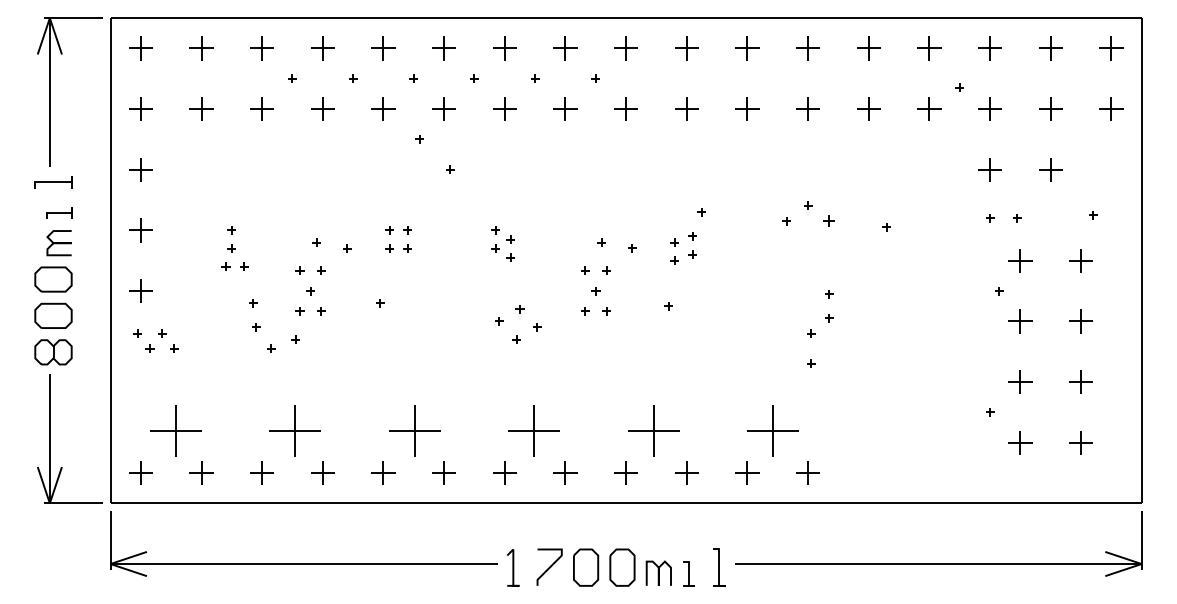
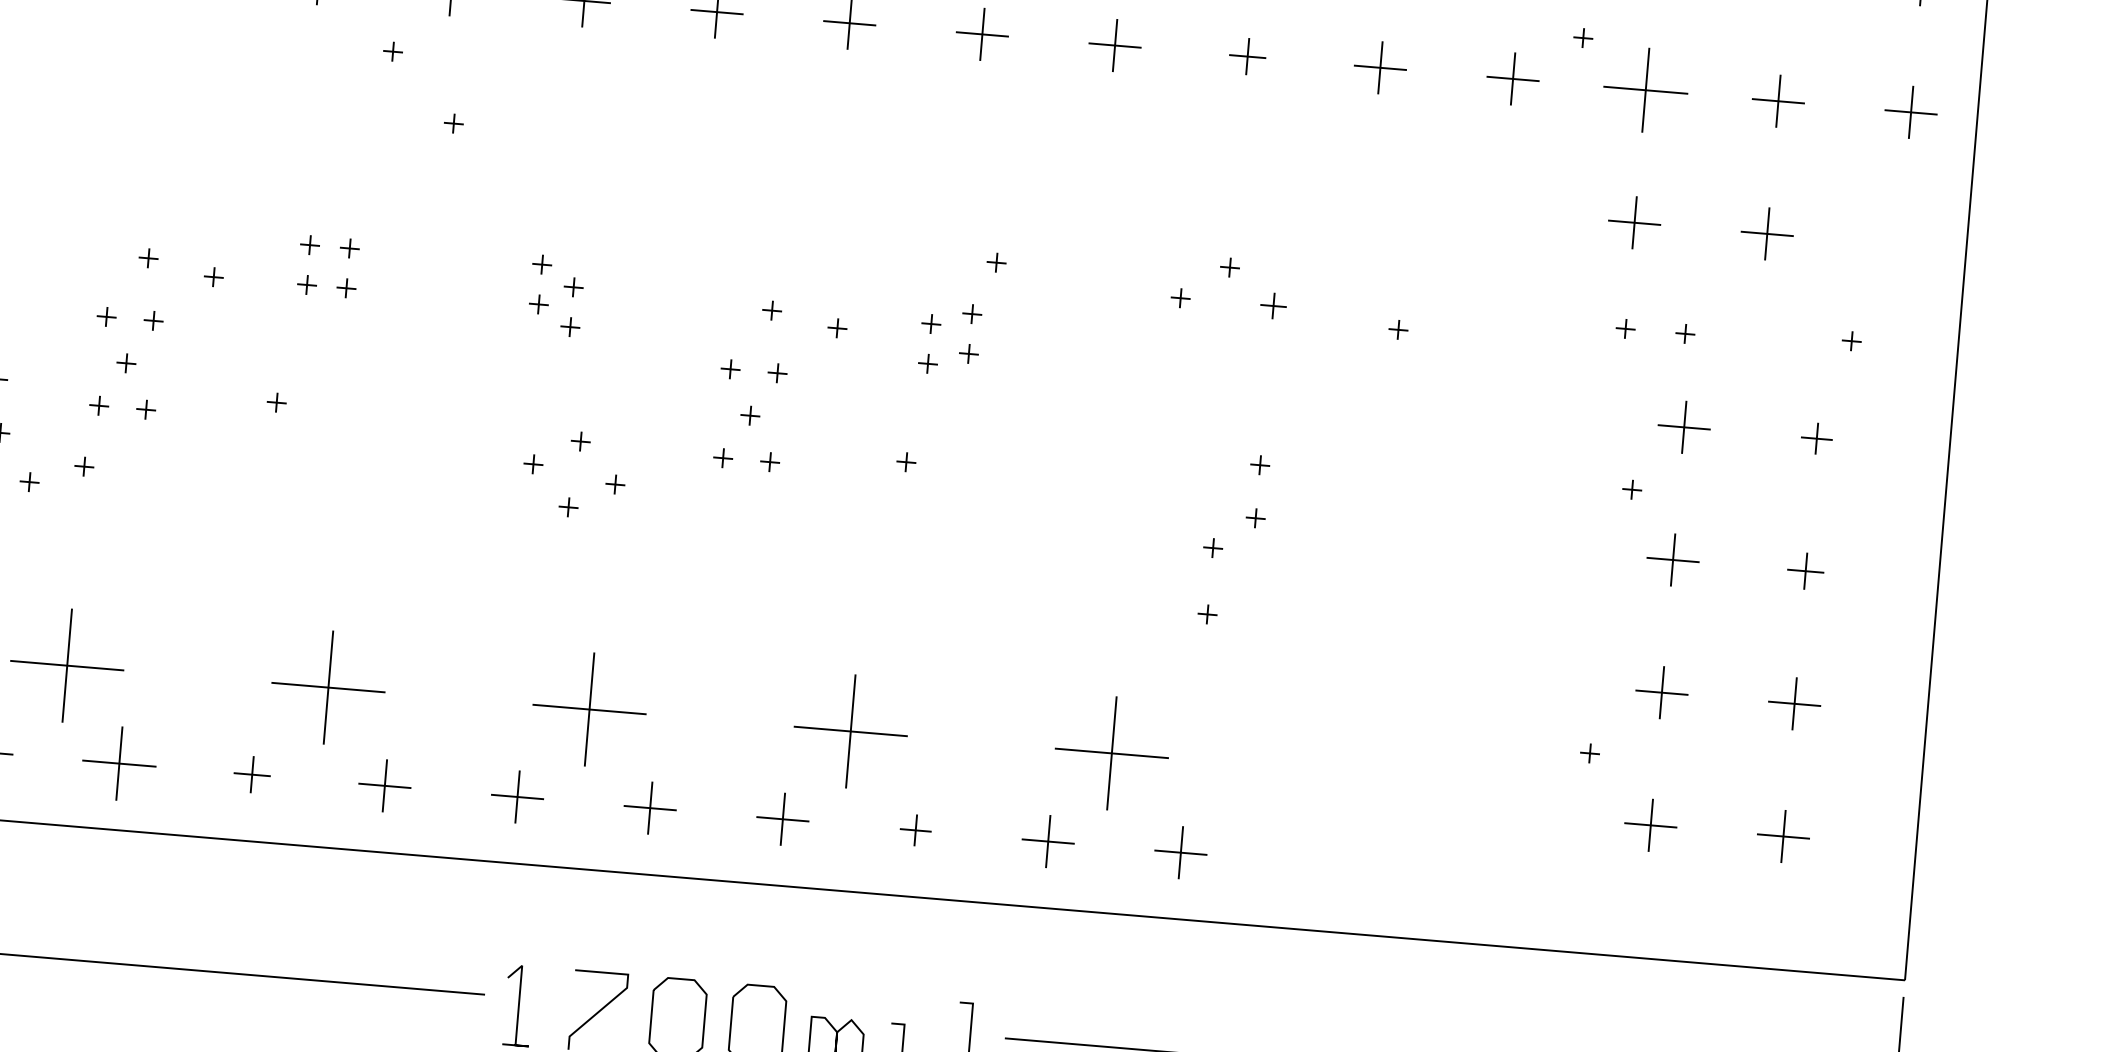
part: (807, 108) -> (1246, 55), size x0.7
part: (989, 108) -> (1644, 88), size x1.6
part: (1080, 260) -> (1815, 437), size x0.6
part: (1080, 321) -> (1804, 571), size x0.7
part: (322, 472) -> (118, 762), size x1.4
part: (383, 472) -> (252, 773), size x0.7
part: (686, 472) -> (915, 829), size x0.6

